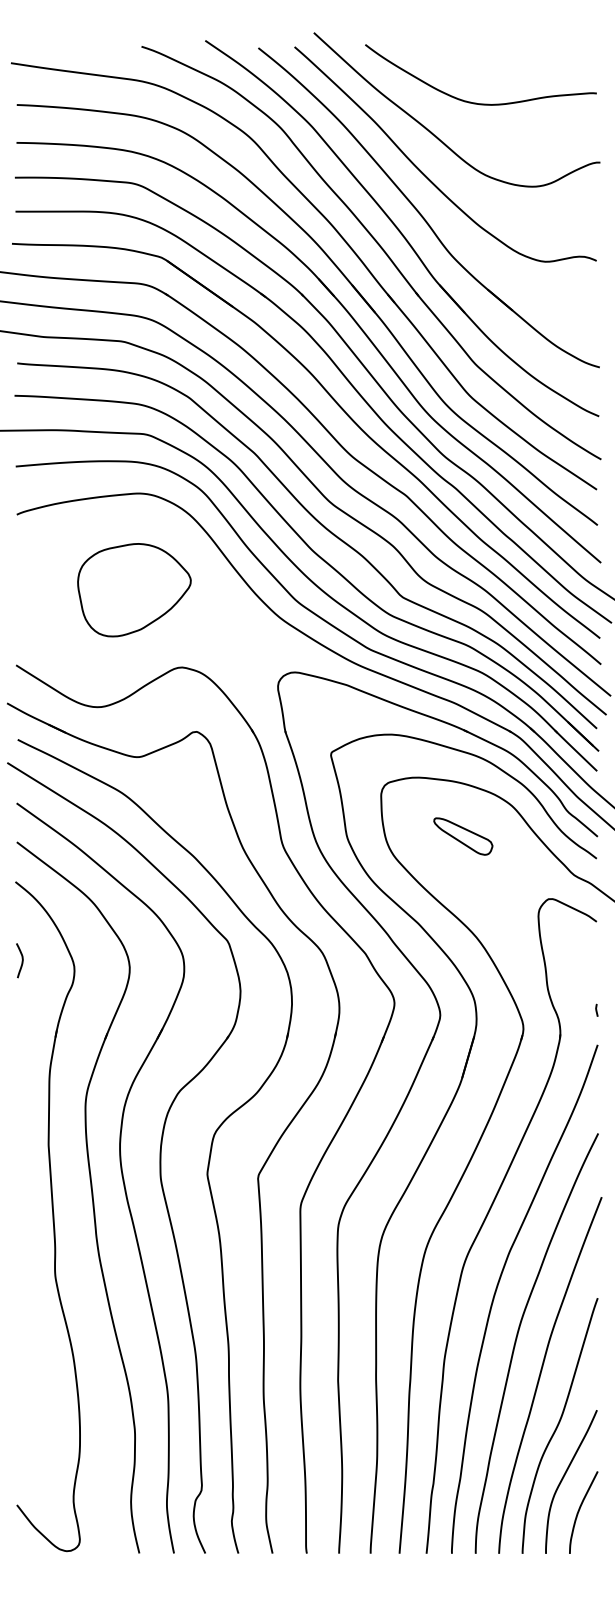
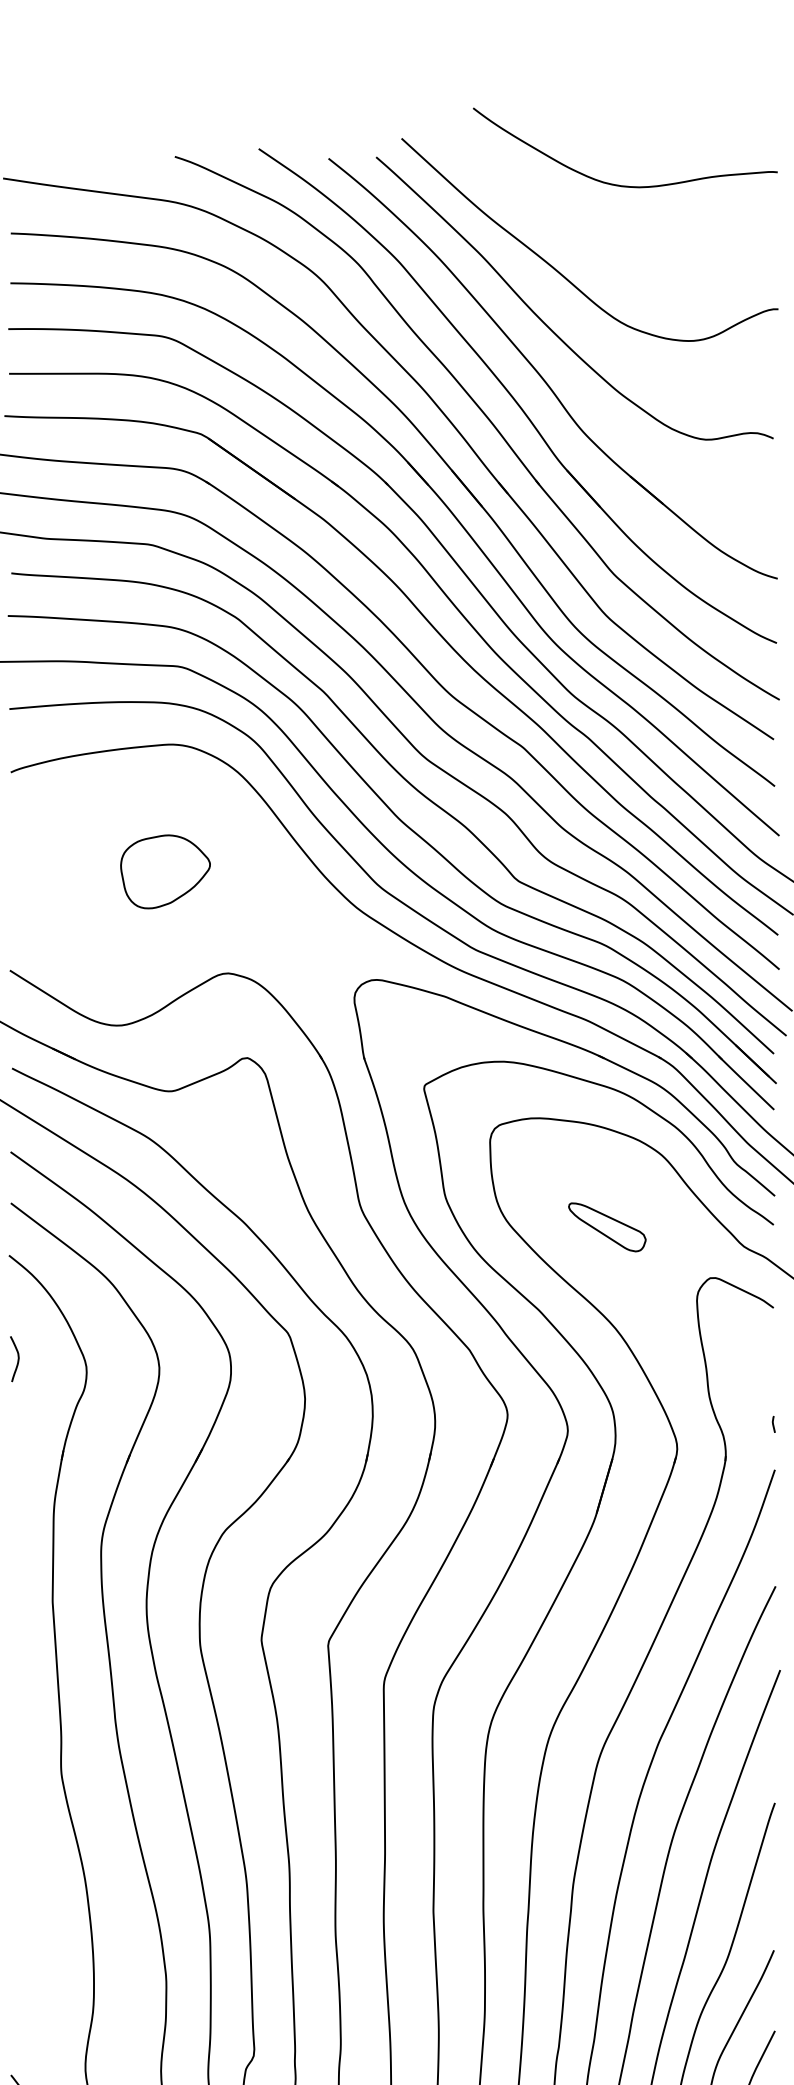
curve: (476, 102) -> (619, 184), moved
part: (134, 590) -> (165, 872), size x0.6
part: (463, 836) -> (607, 1227), moved

